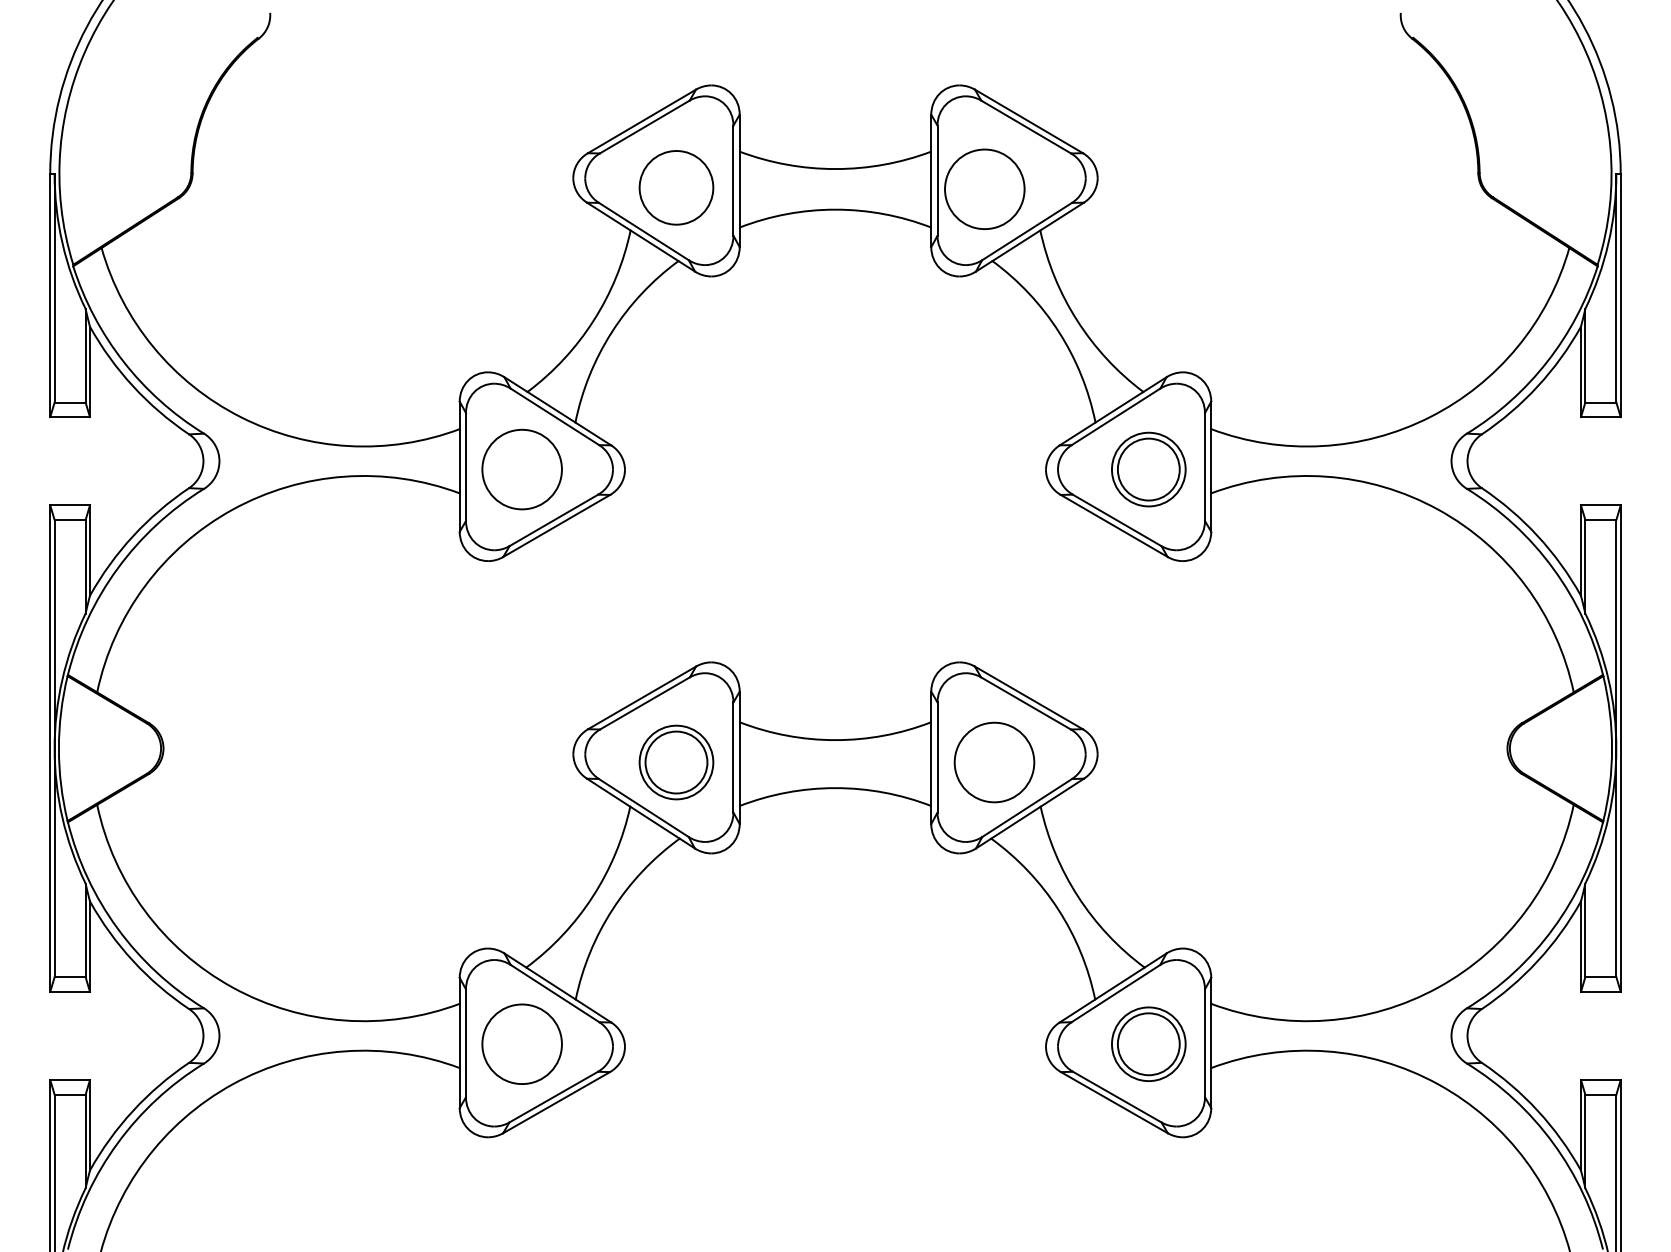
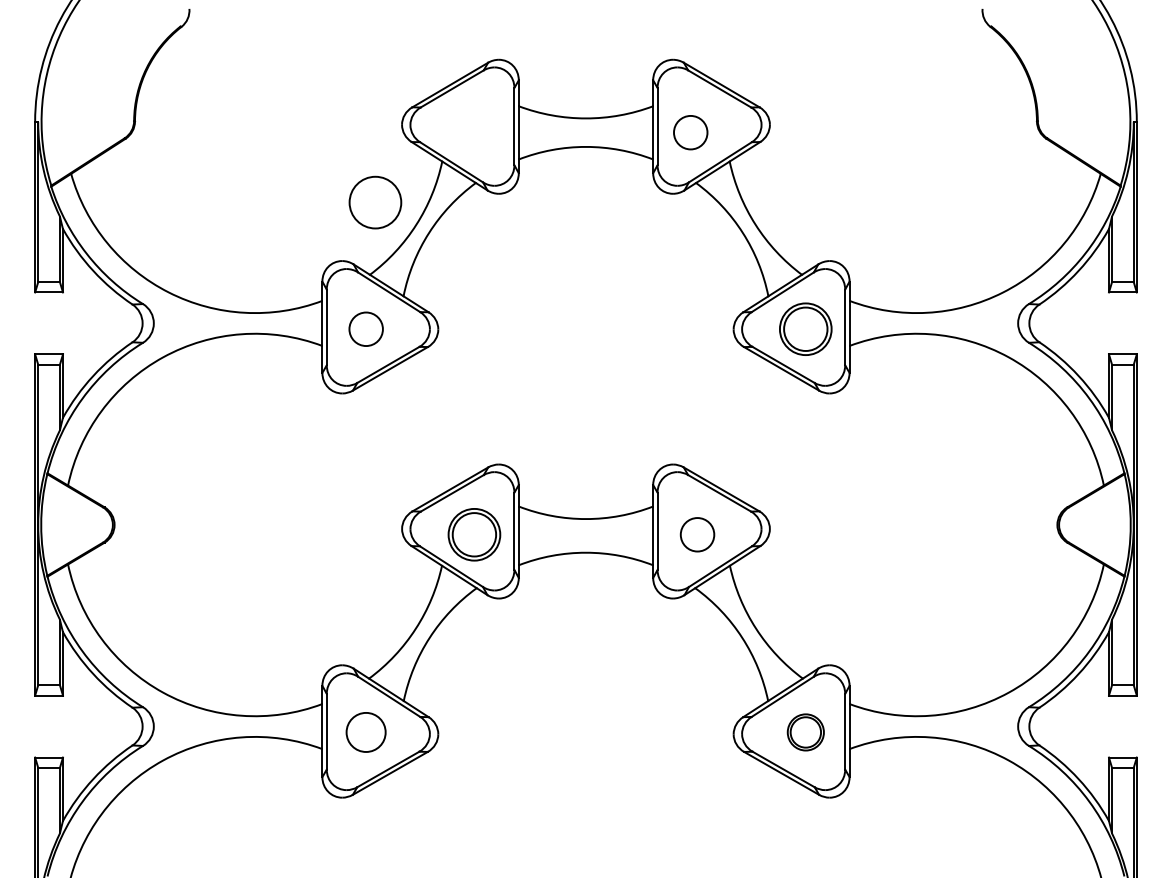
circle: (676, 187) -> (375, 202), moved
circle: (984, 189) -> (690, 132), size x0.6
circle: (522, 469) -> (366, 329), size x0.6
circle: (994, 762) -> (697, 534), size x0.6
circle: (521, 1044) -> (365, 732), size x0.7
part: (1148, 1044) -> (805, 732), size x0.7

